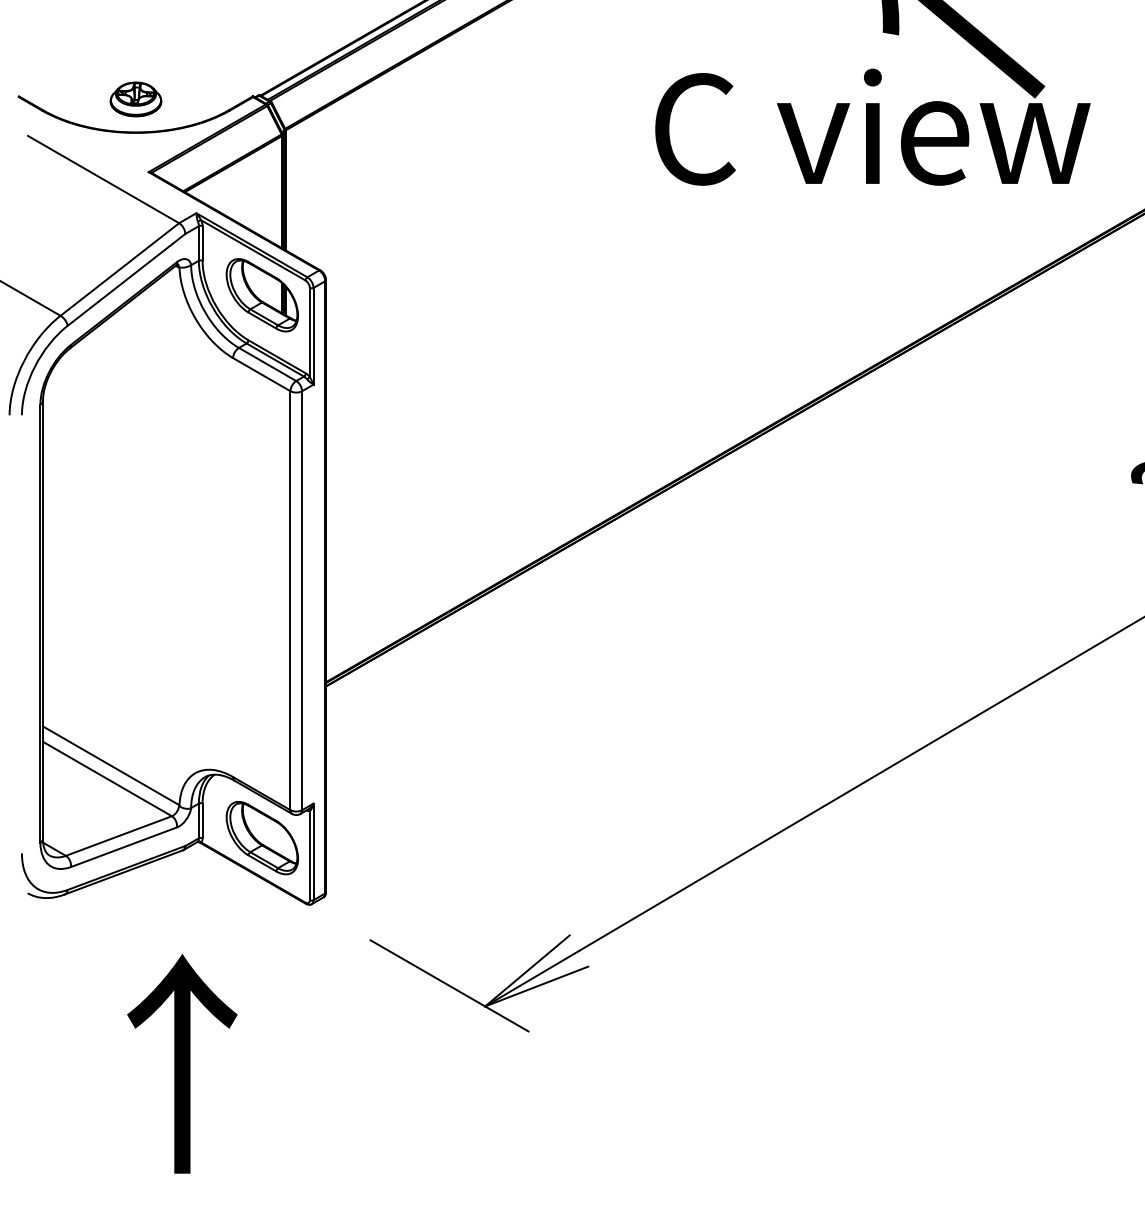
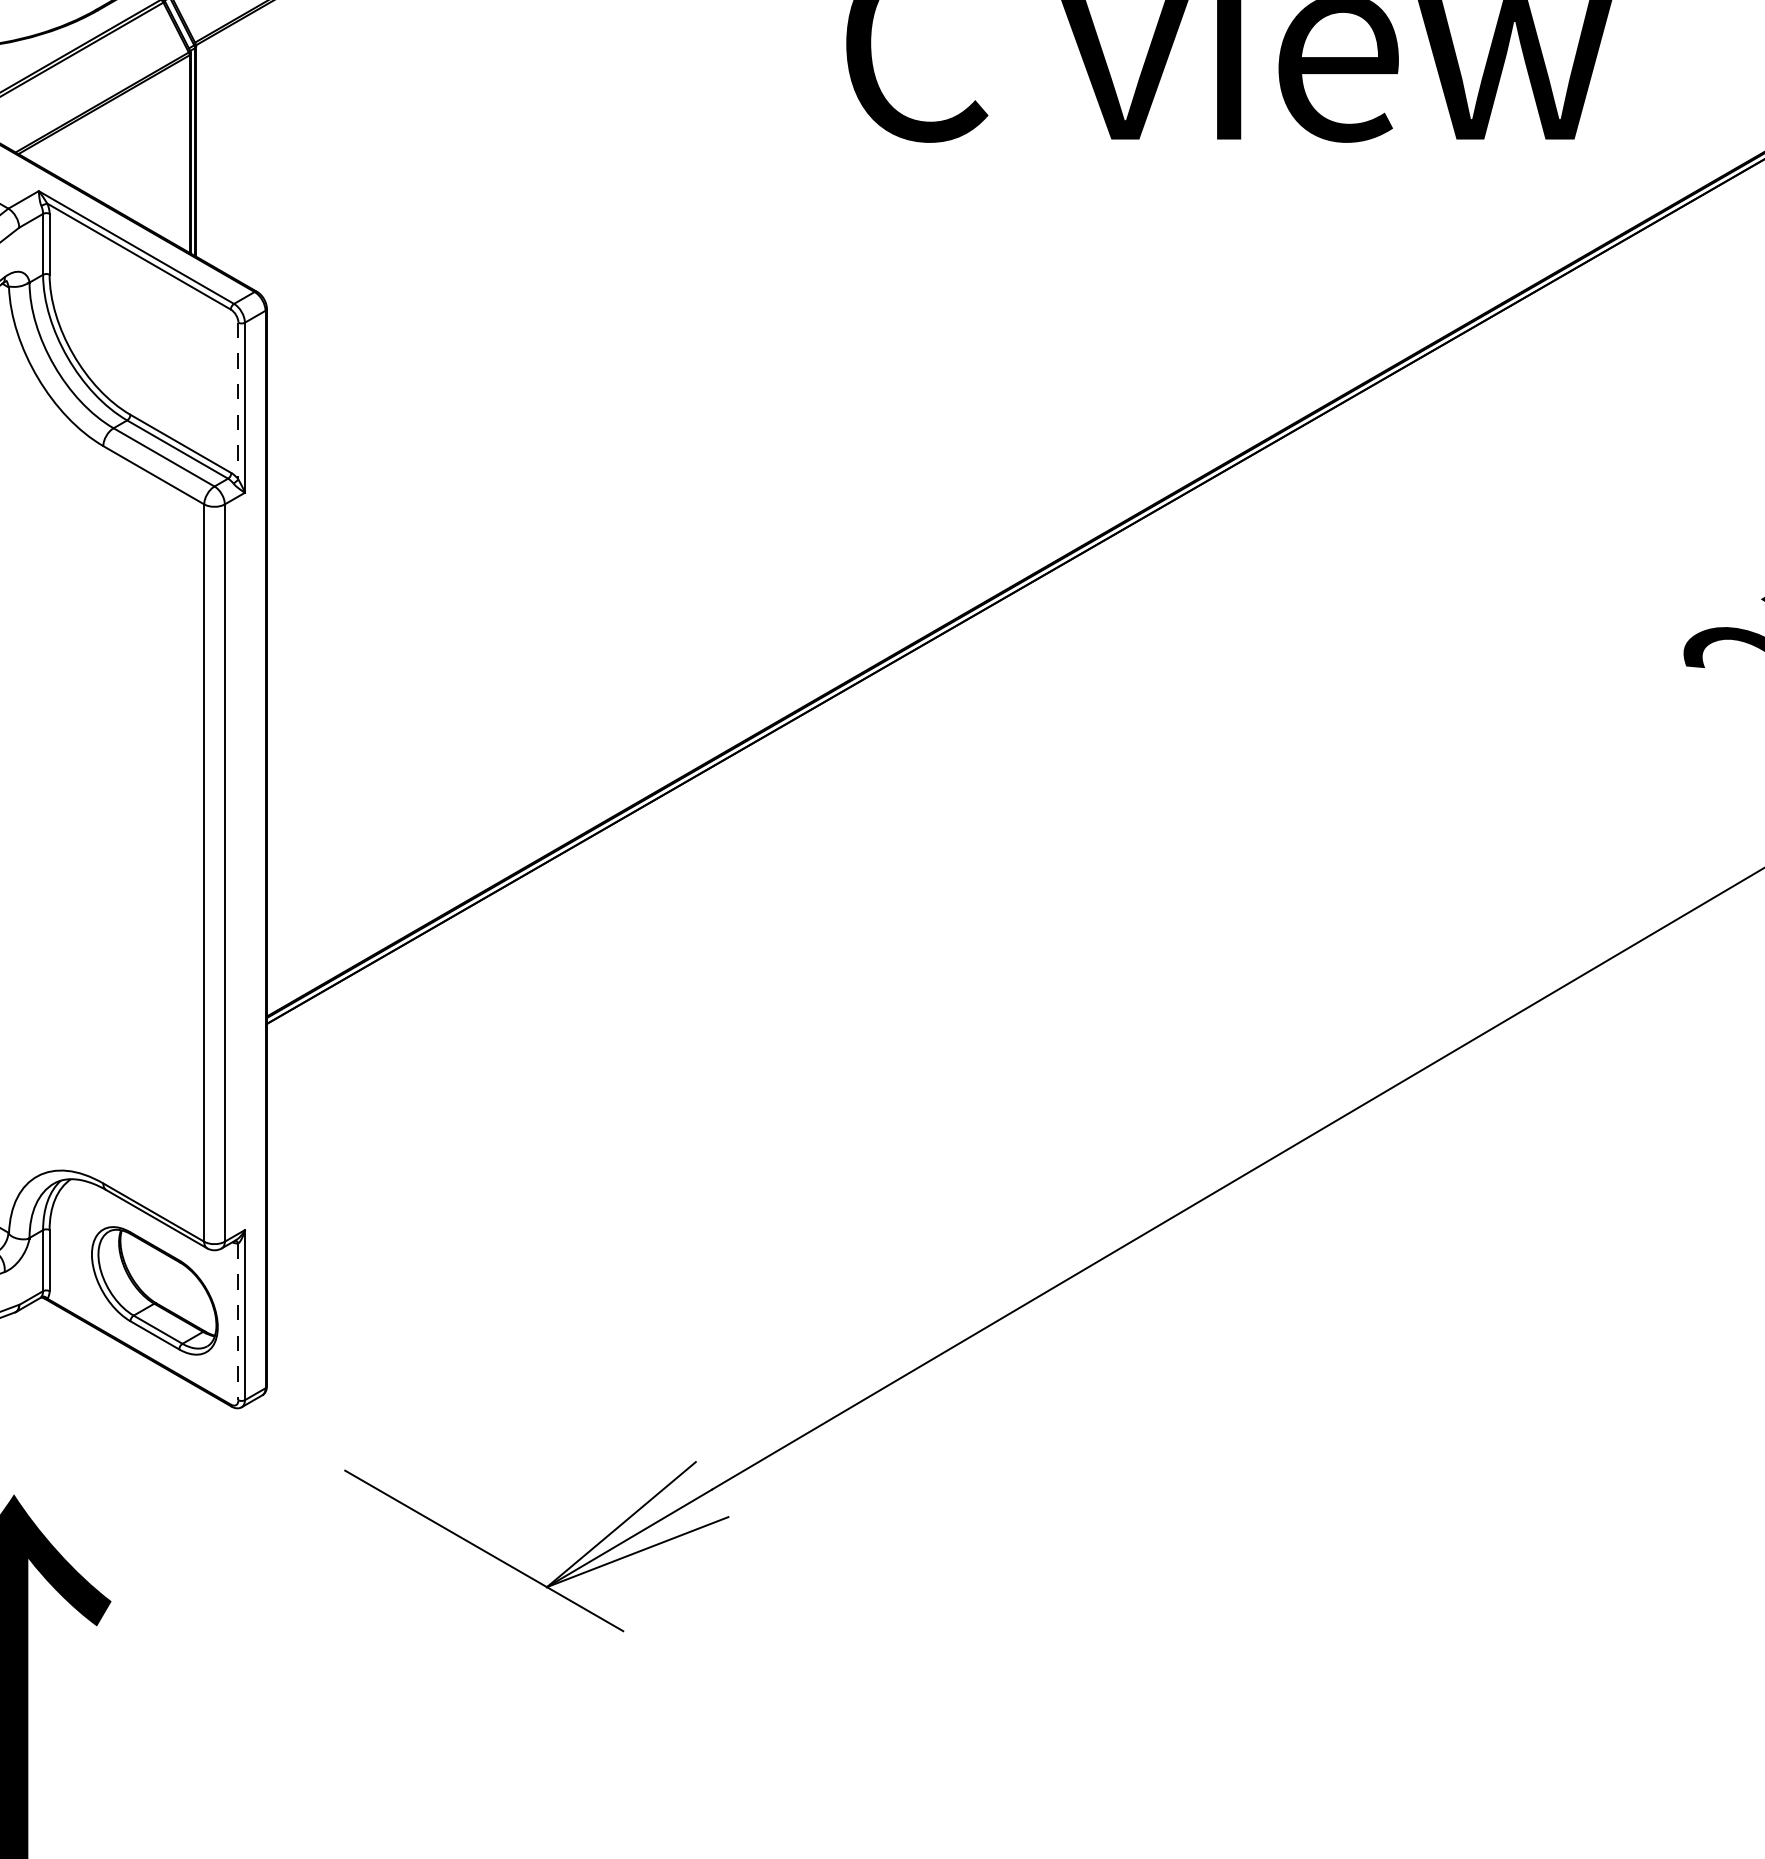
part: (261, 295) -> (153, 335), removed
line: (309, 332) -> (237, 401), solid -> dashed
line: (309, 855) -> (237, 1321), solid -> dashed

